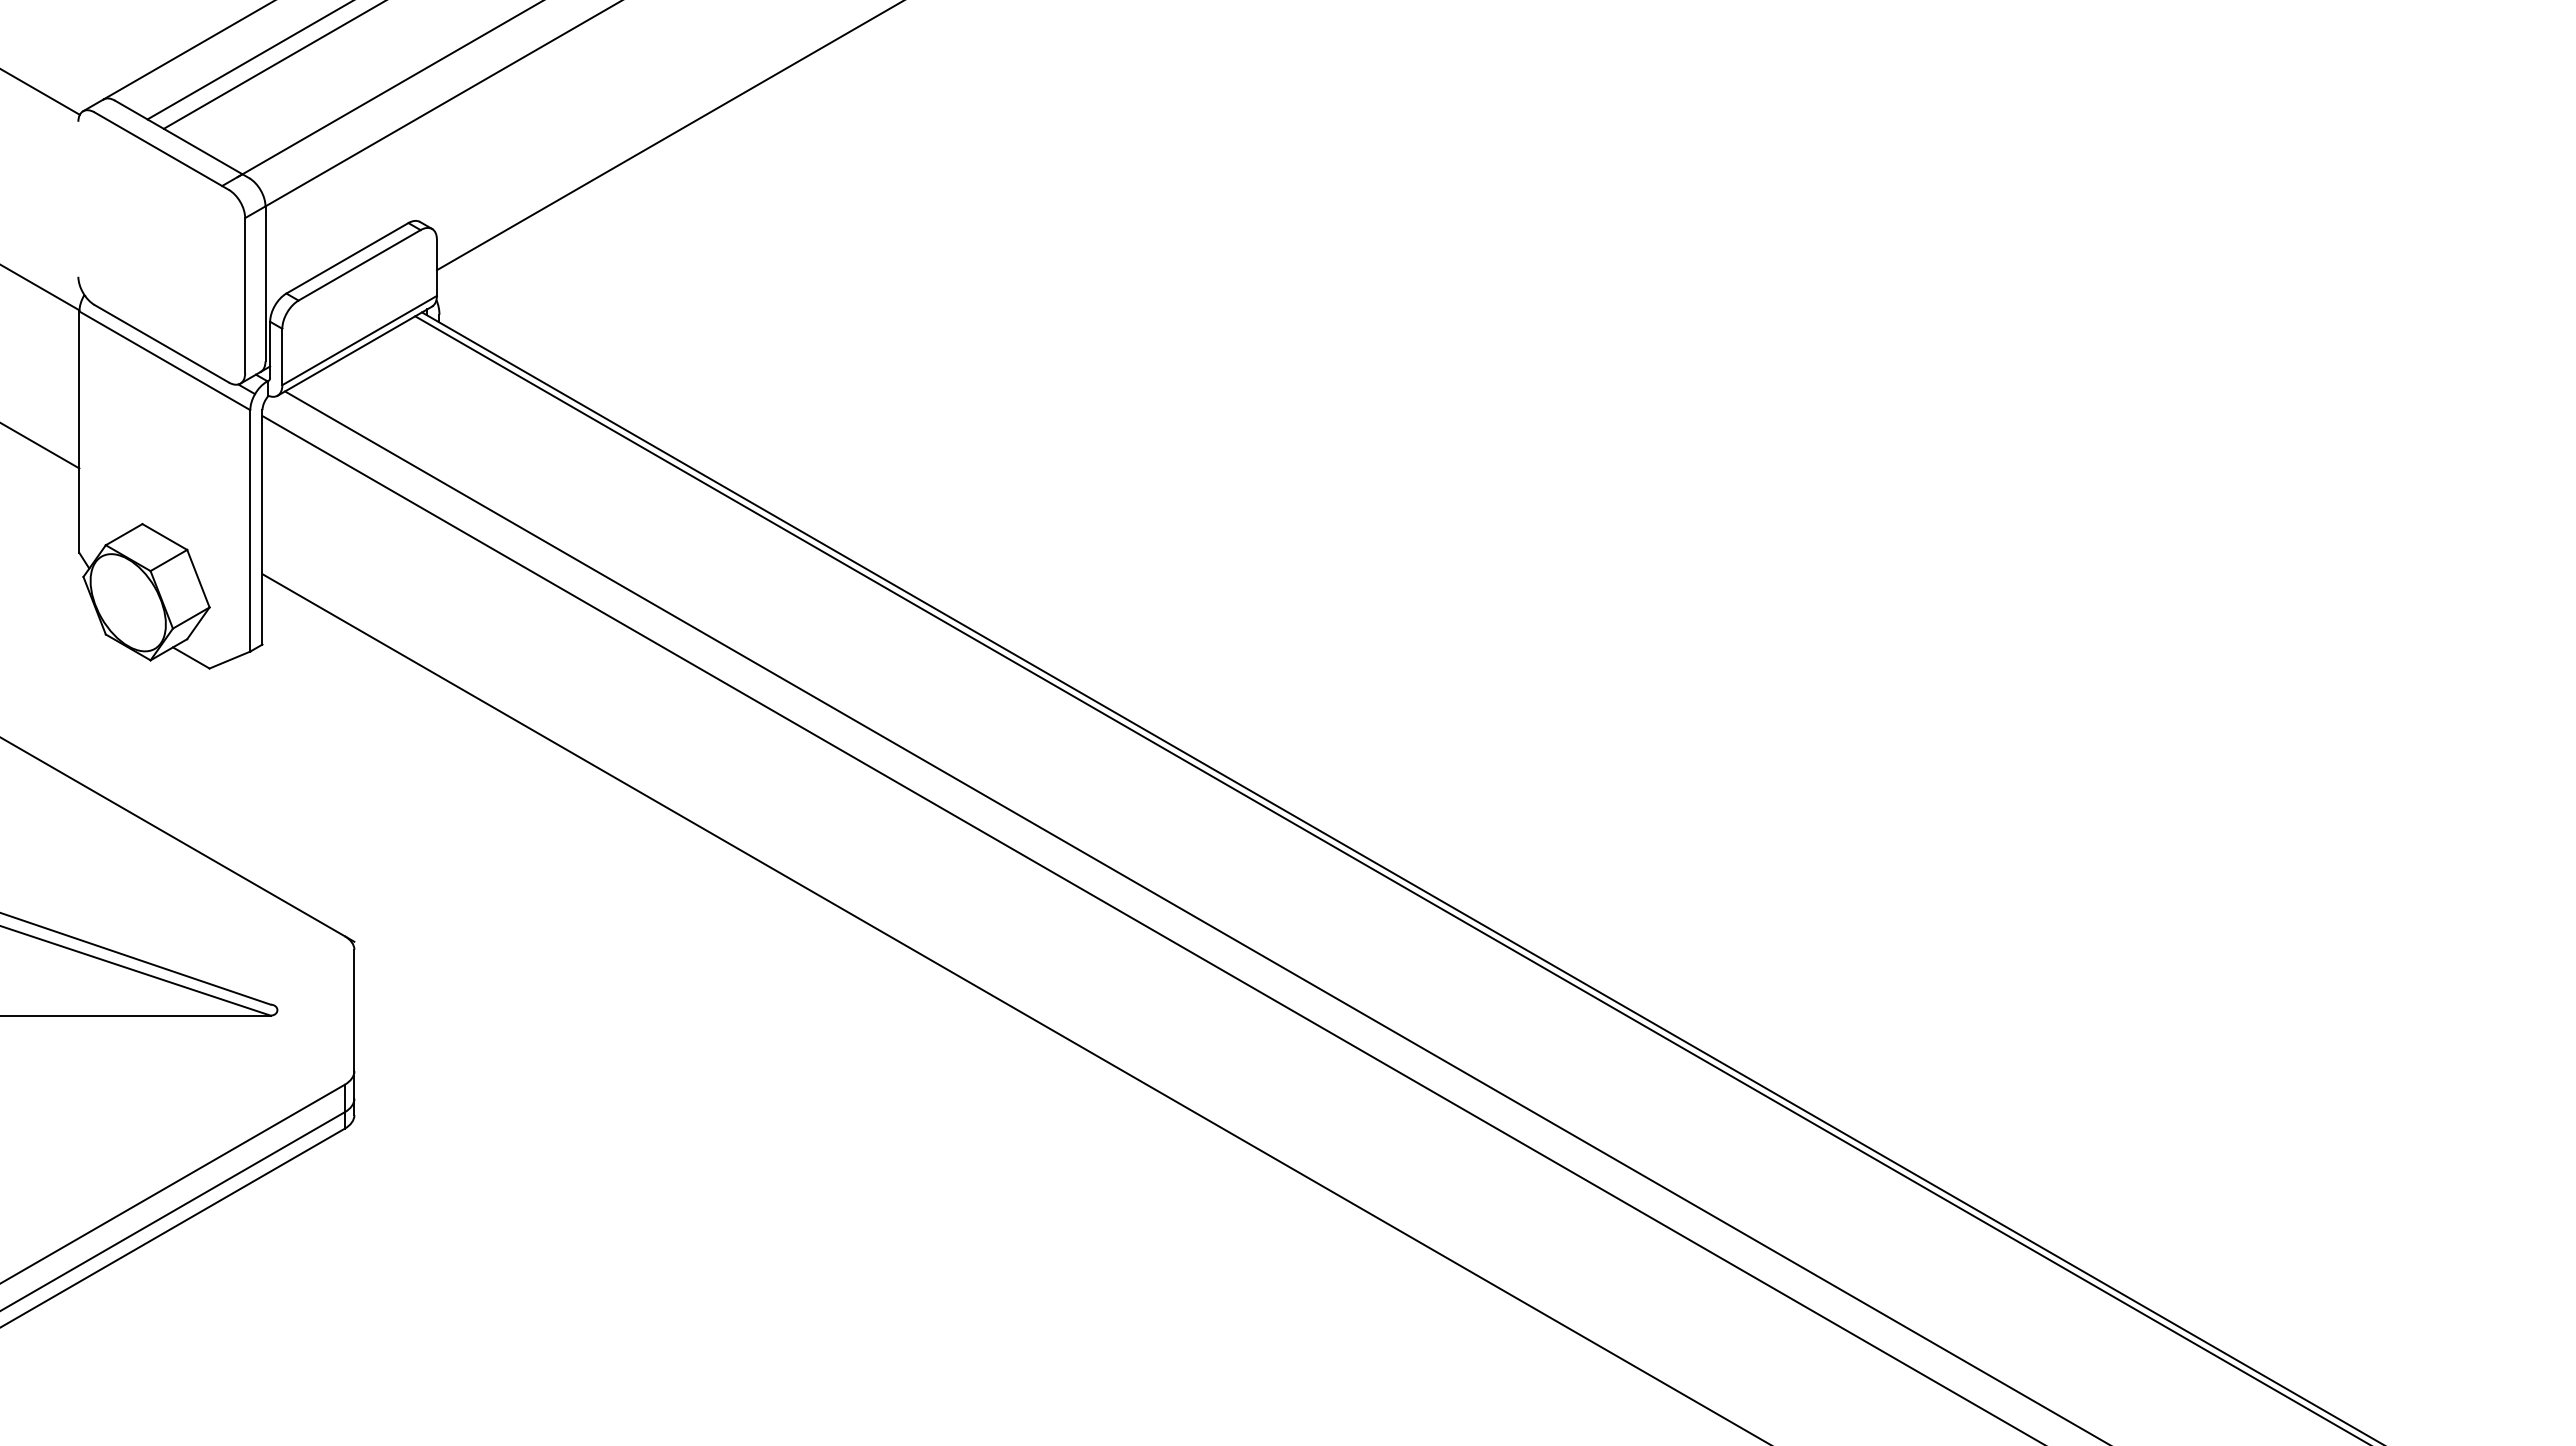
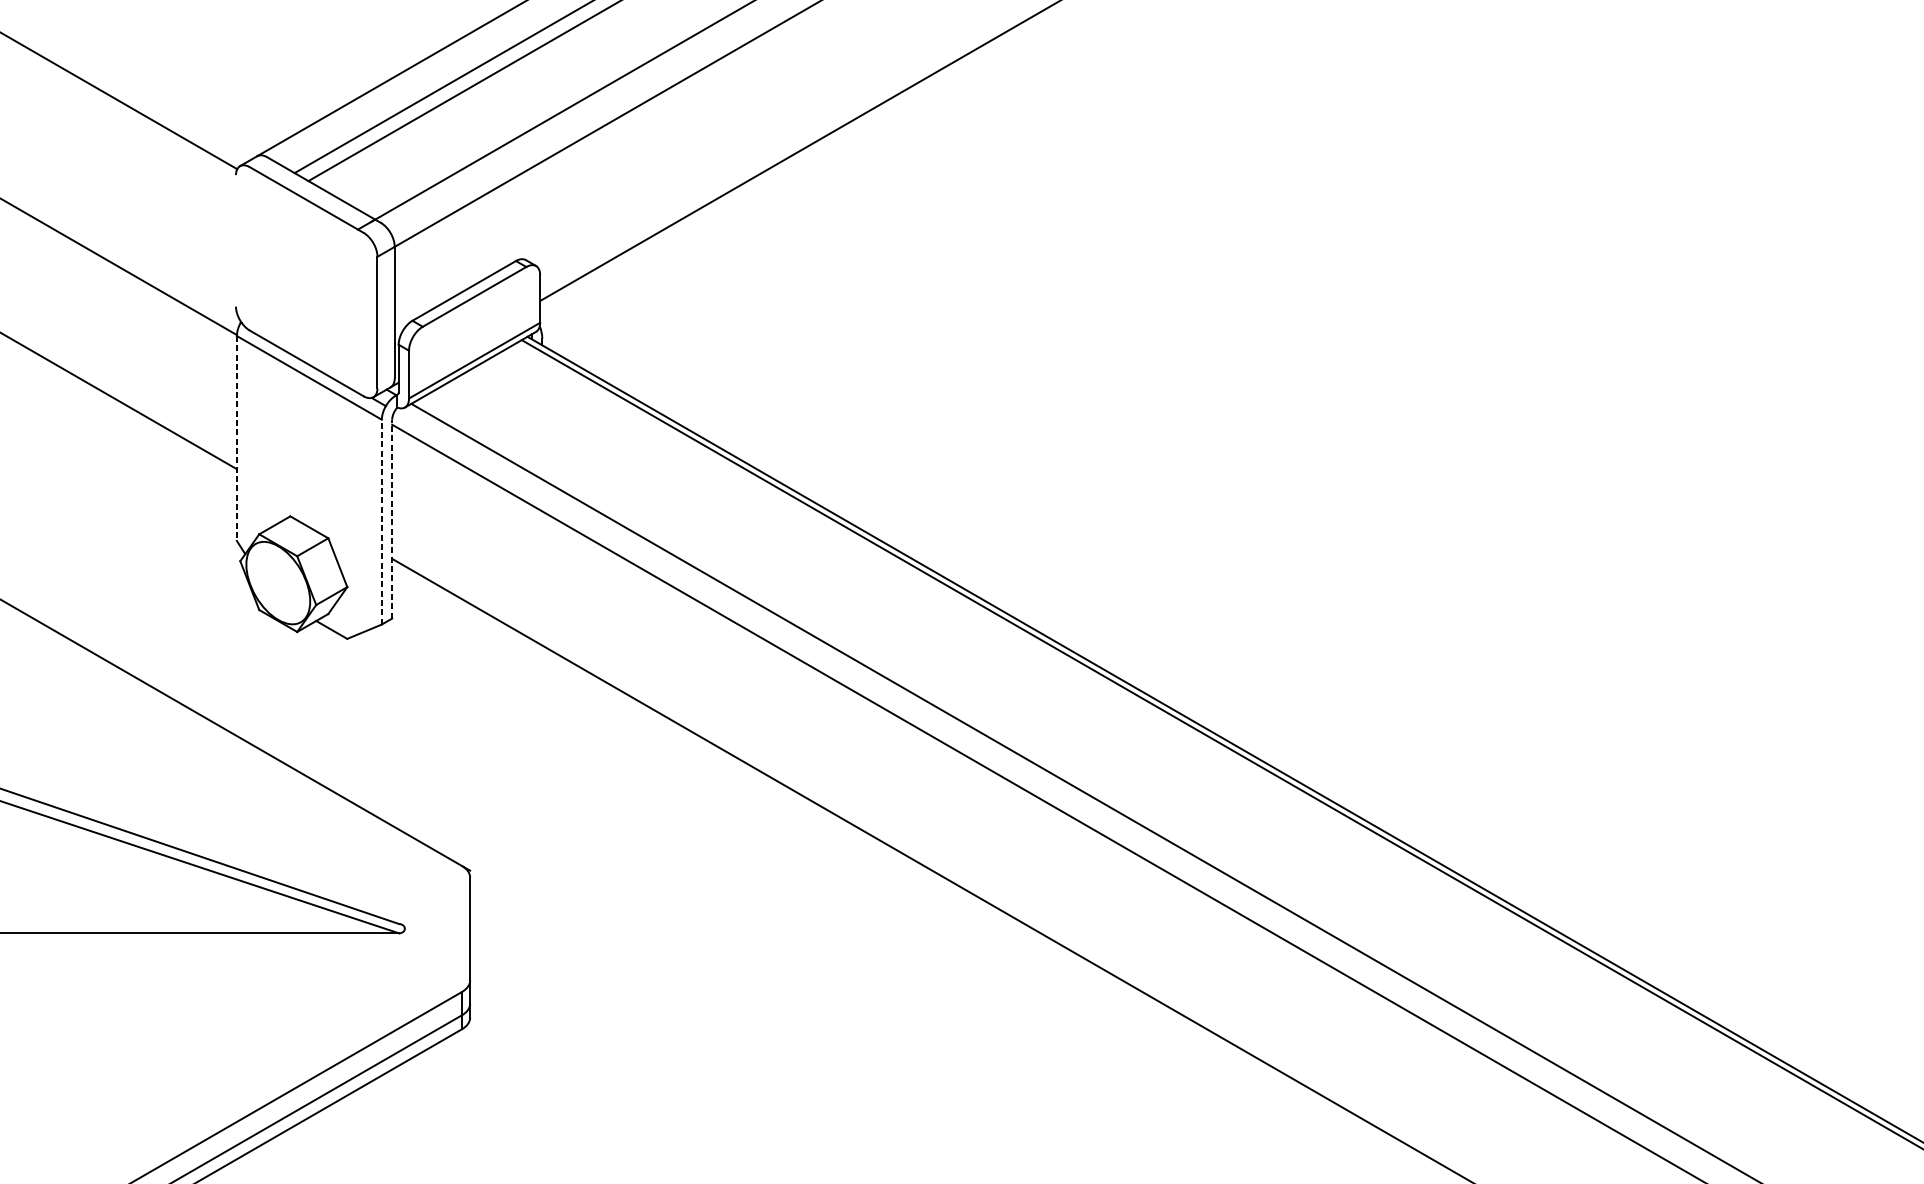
line: (79, 432) -> (236, 438), solid -> dashed
line: (262, 526) -> (392, 518), solid -> dashed
line: (250, 530) -> (382, 521), solid -> dashed

